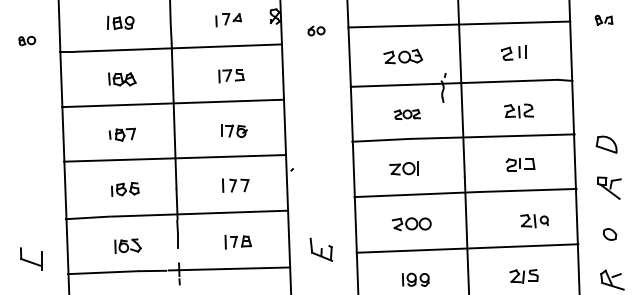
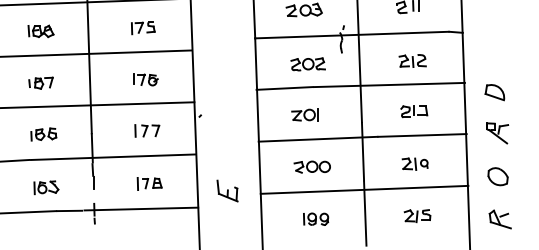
part: (407, 114) -> (308, 64), size x1.43
part: (534, 221) -> (415, 164), moved
part: (609, 234) -> (497, 176), size x1.67

